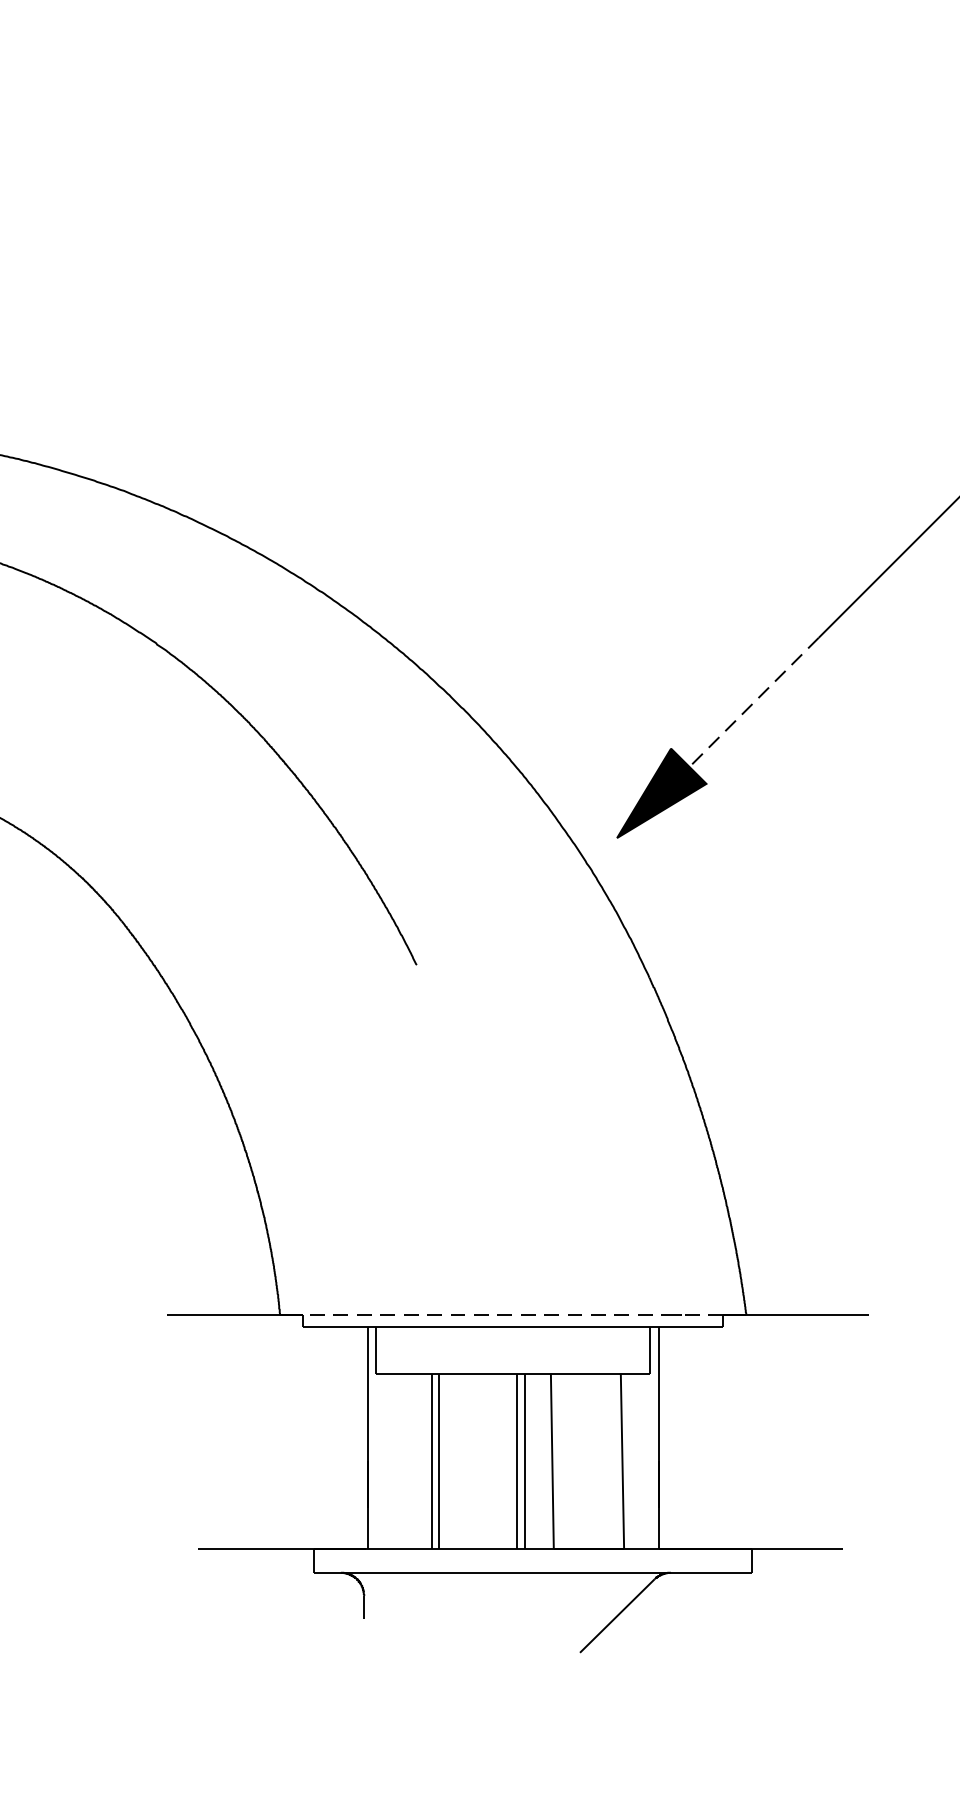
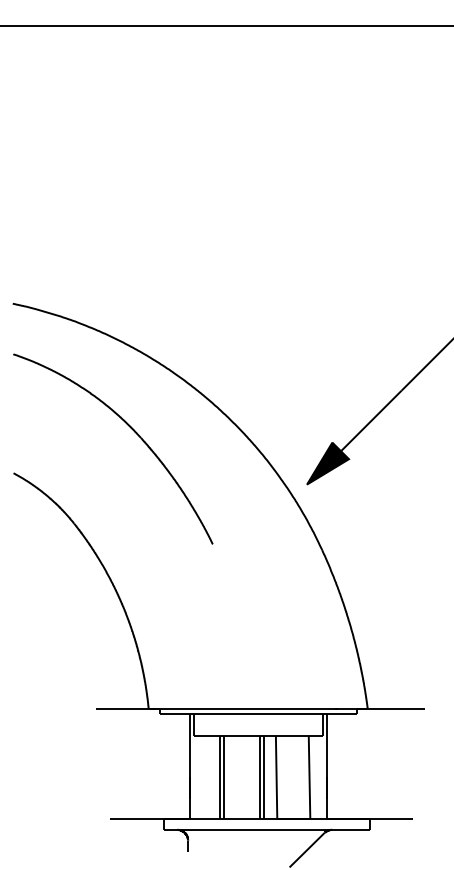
line: (754, 701) -> (371, 420), dashed -> solid
line: (513, 1314) -> (258, 708), dashed -> solid

